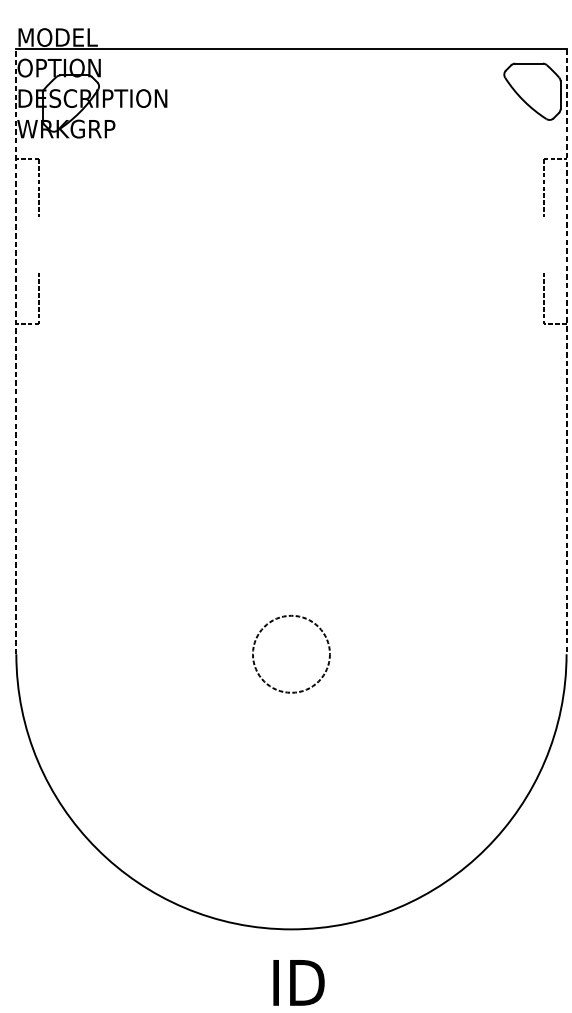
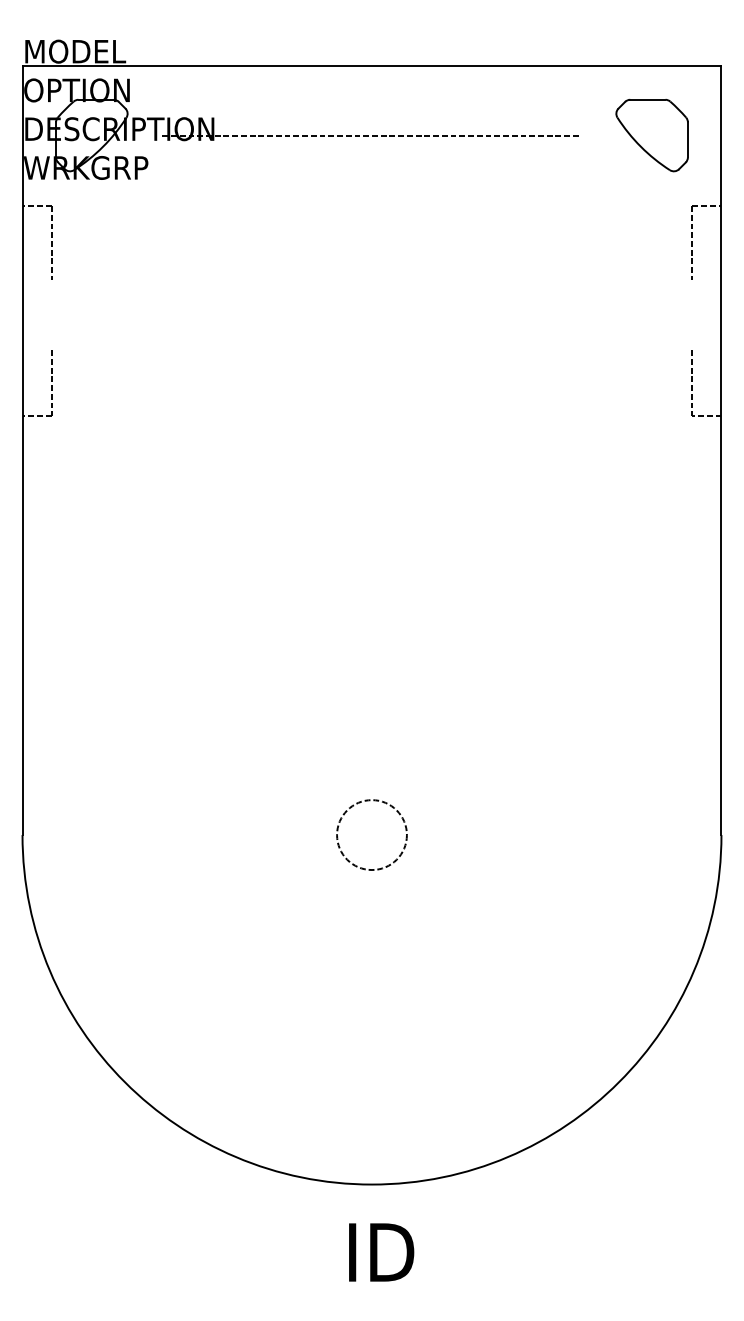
part: (531, 91) -> (651, 135), moved
line: (291, 103) -> (371, 135), added
line: (16, 351) -> (22, 450), dashed -> solid
line: (566, 352) -> (721, 451), dashed -> solid
circle: (291, 653) -> (371, 834), size x0.71

